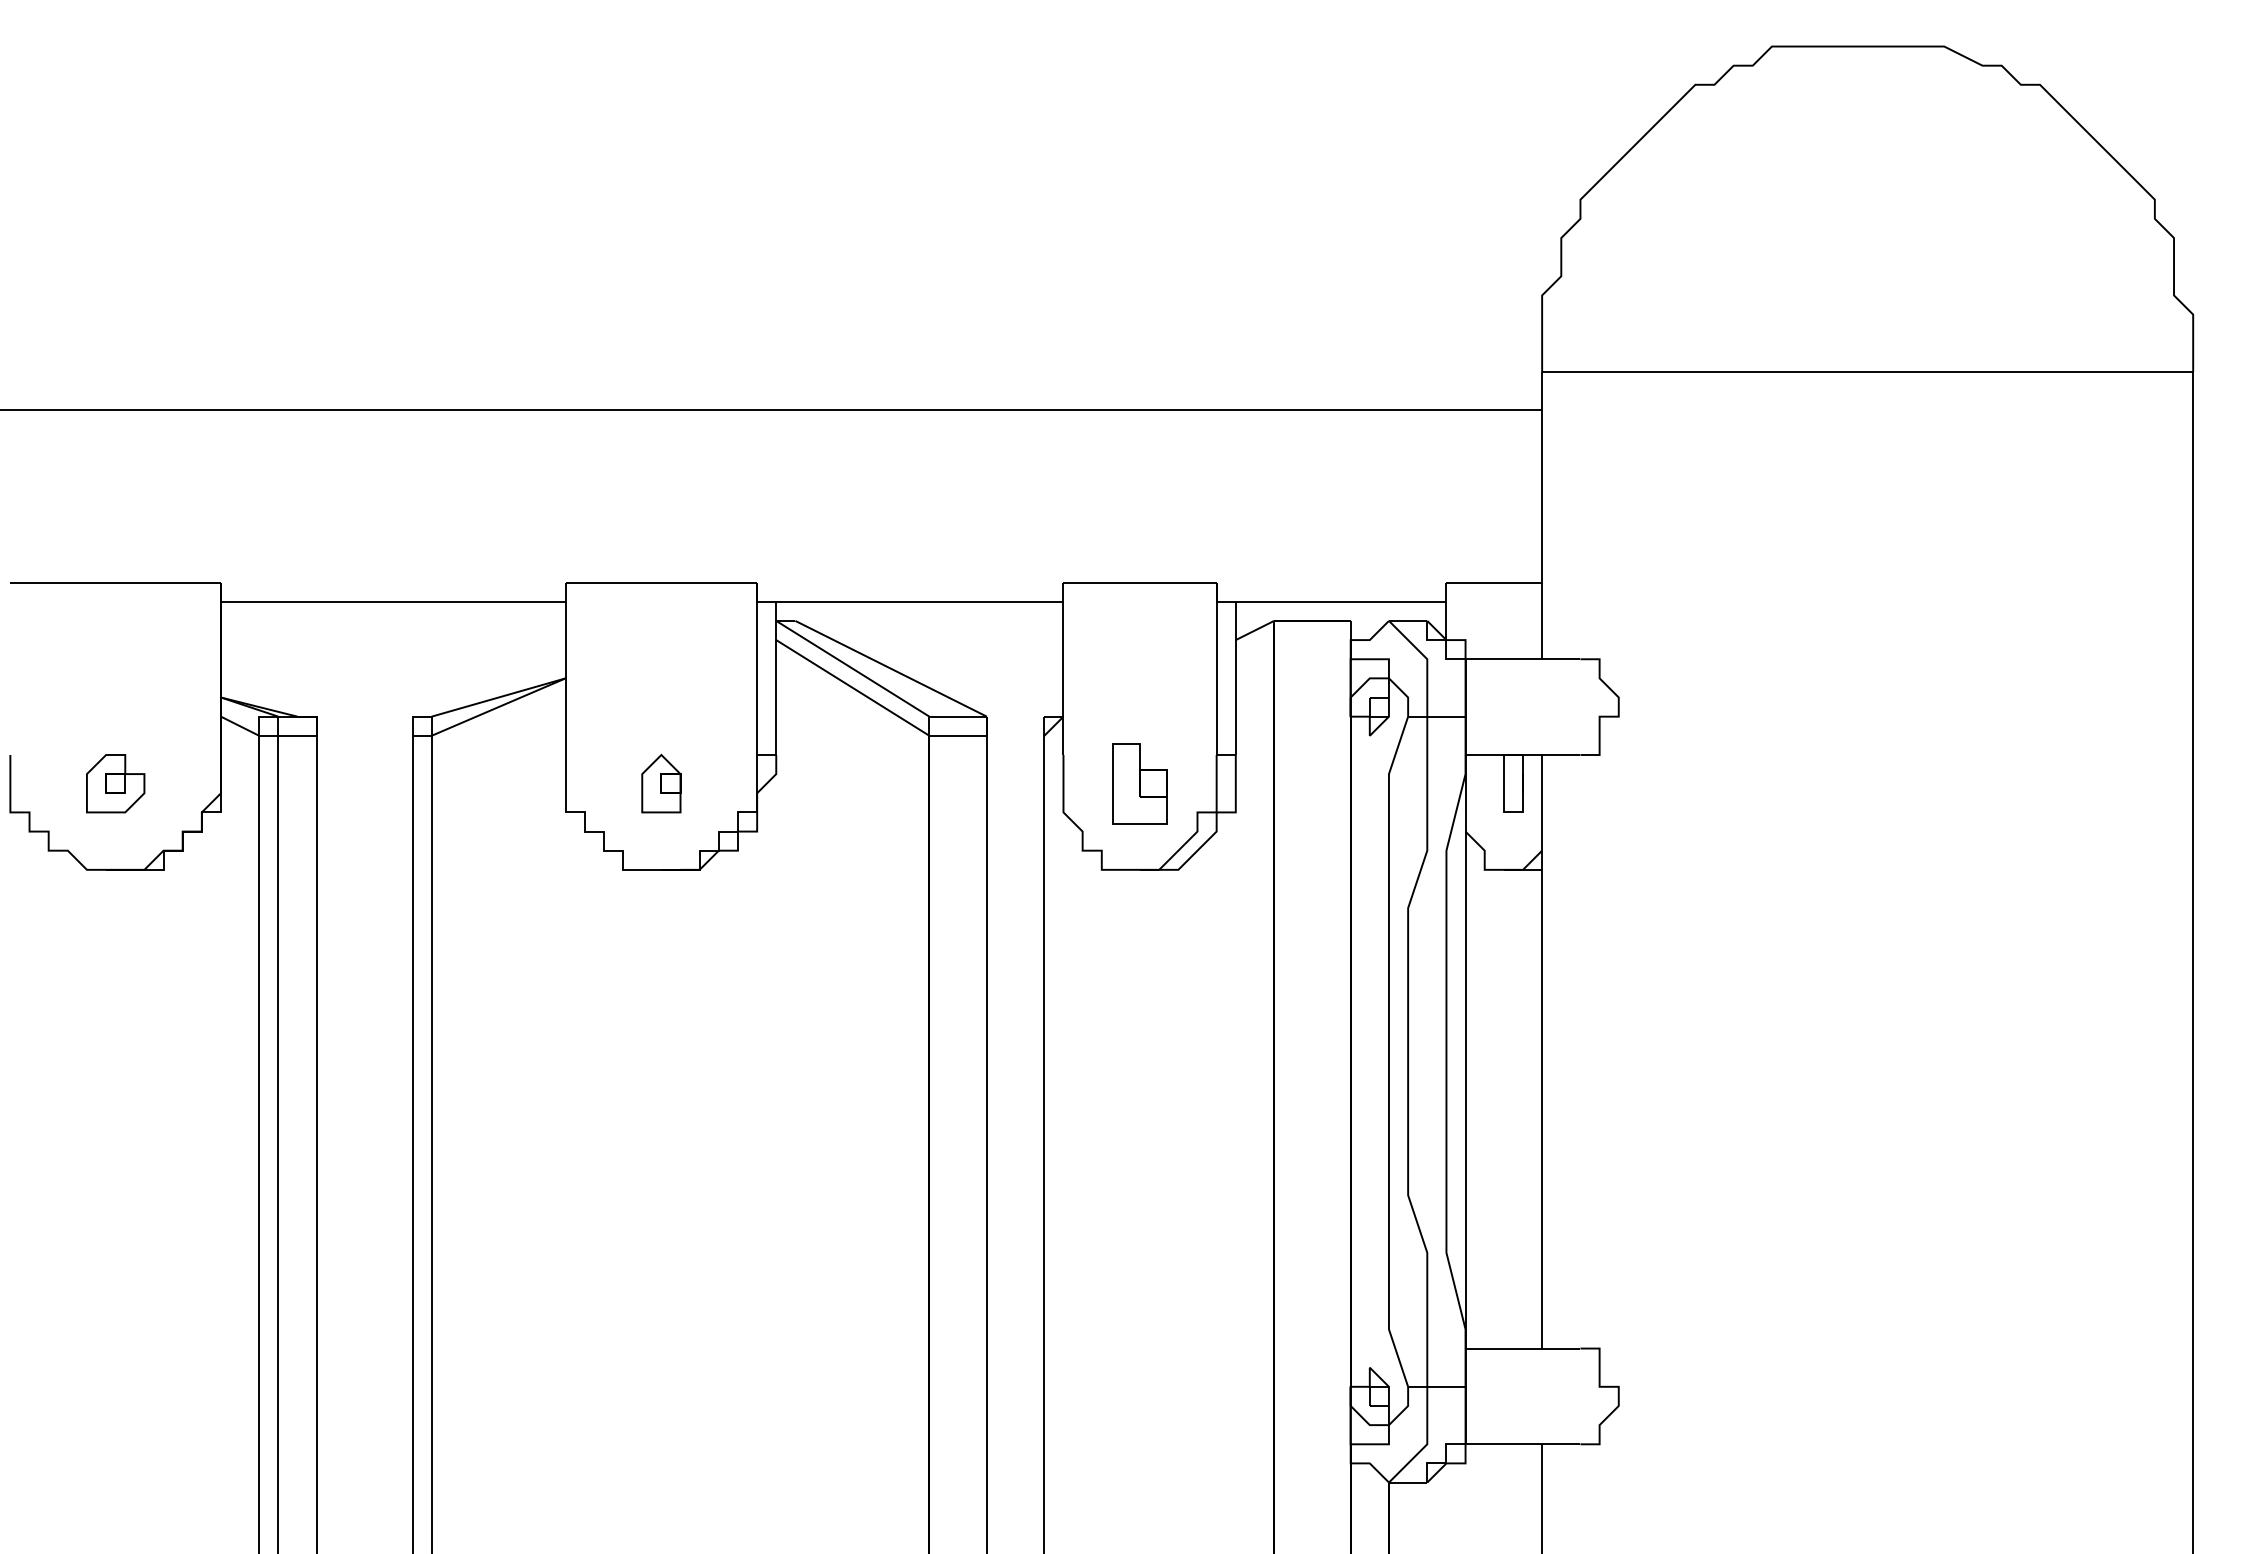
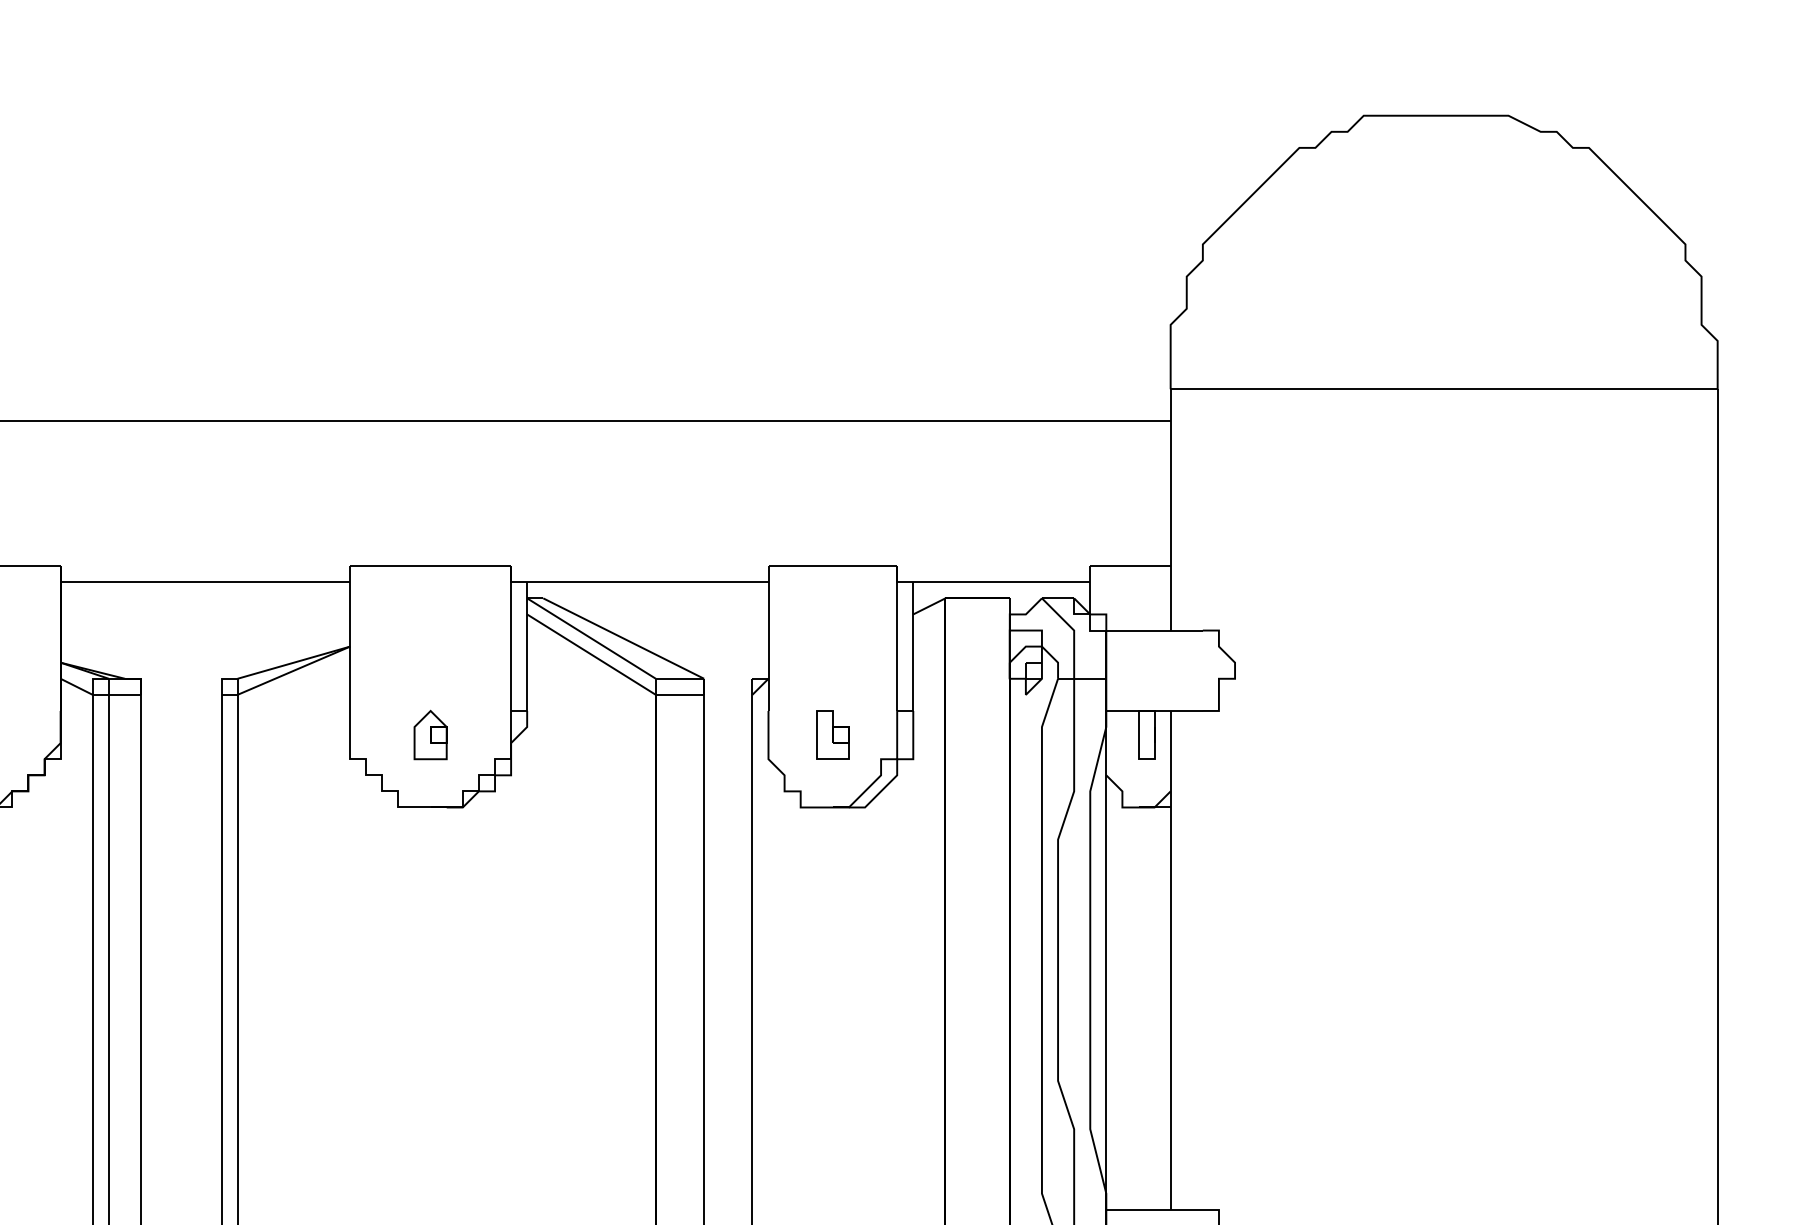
part: (1139, 783) -> (832, 734), size x0.71

